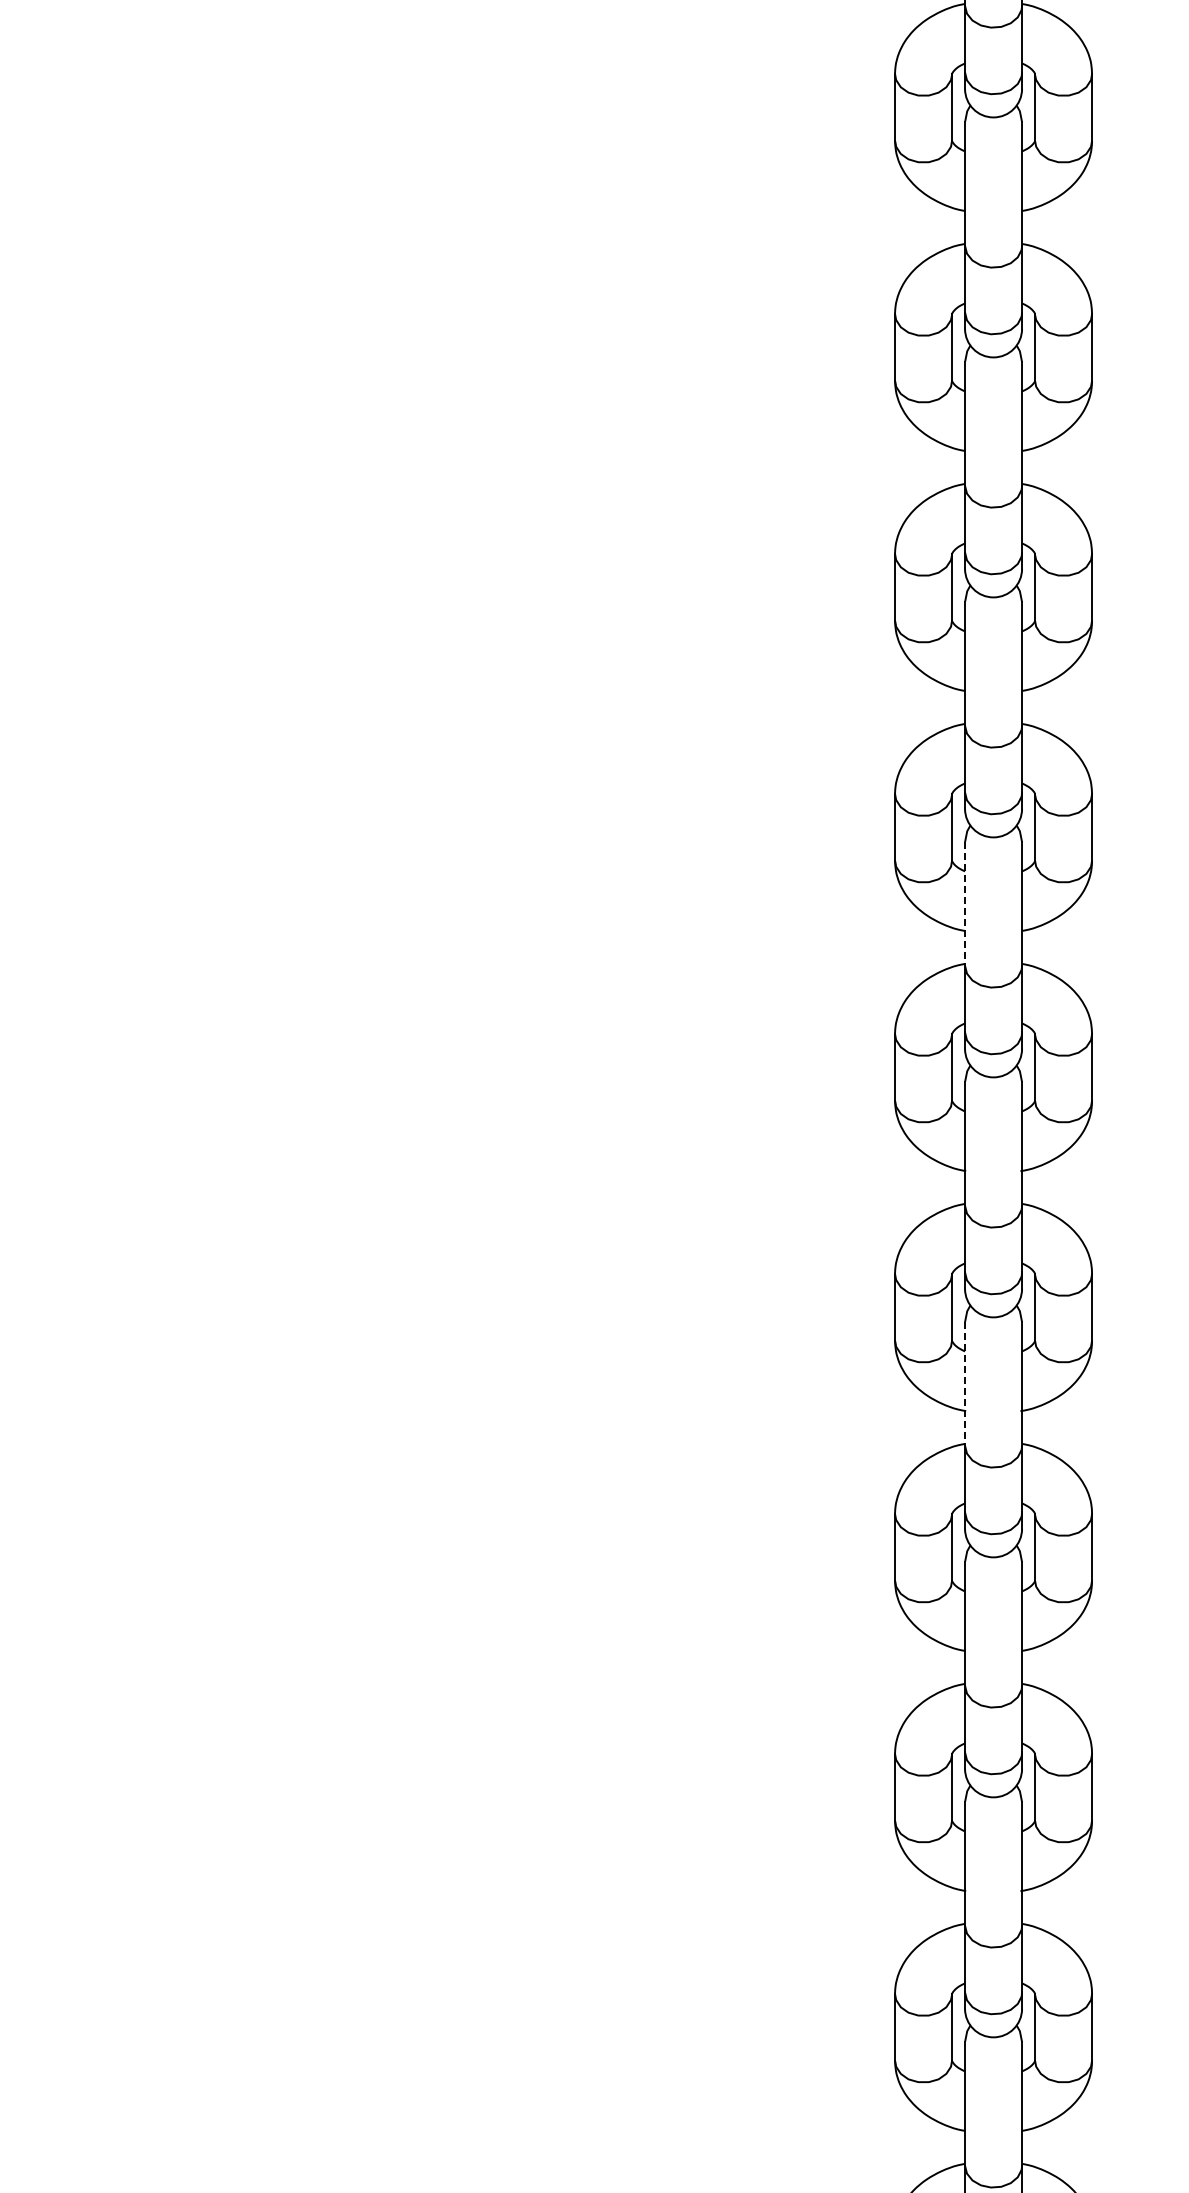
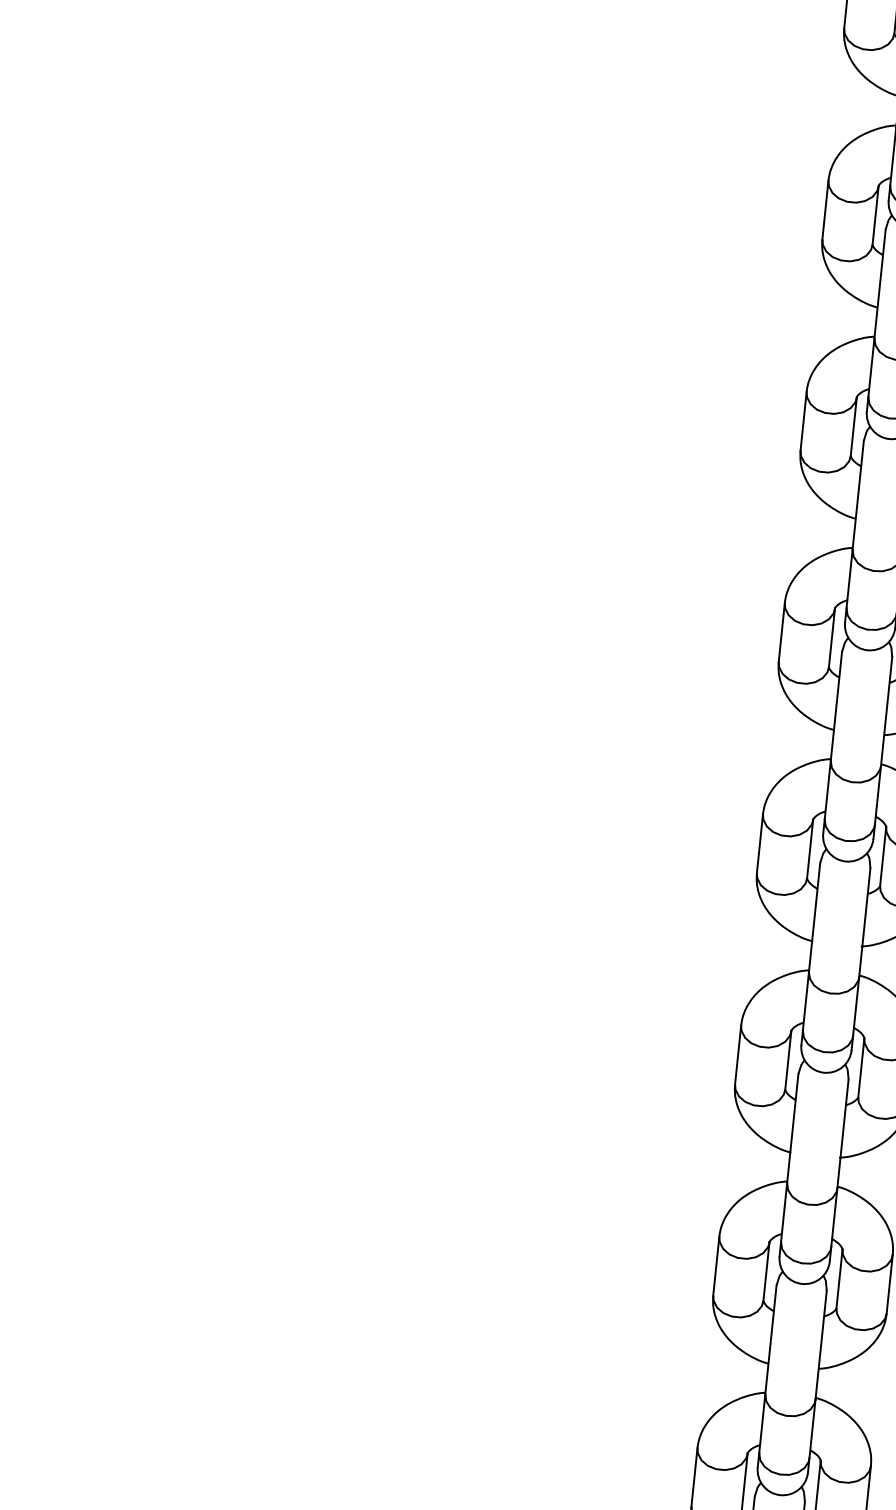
line: (965, 904) -> (836, 706), dashed -> solid
line: (965, 1383) -> (793, 1128), dashed -> solid

